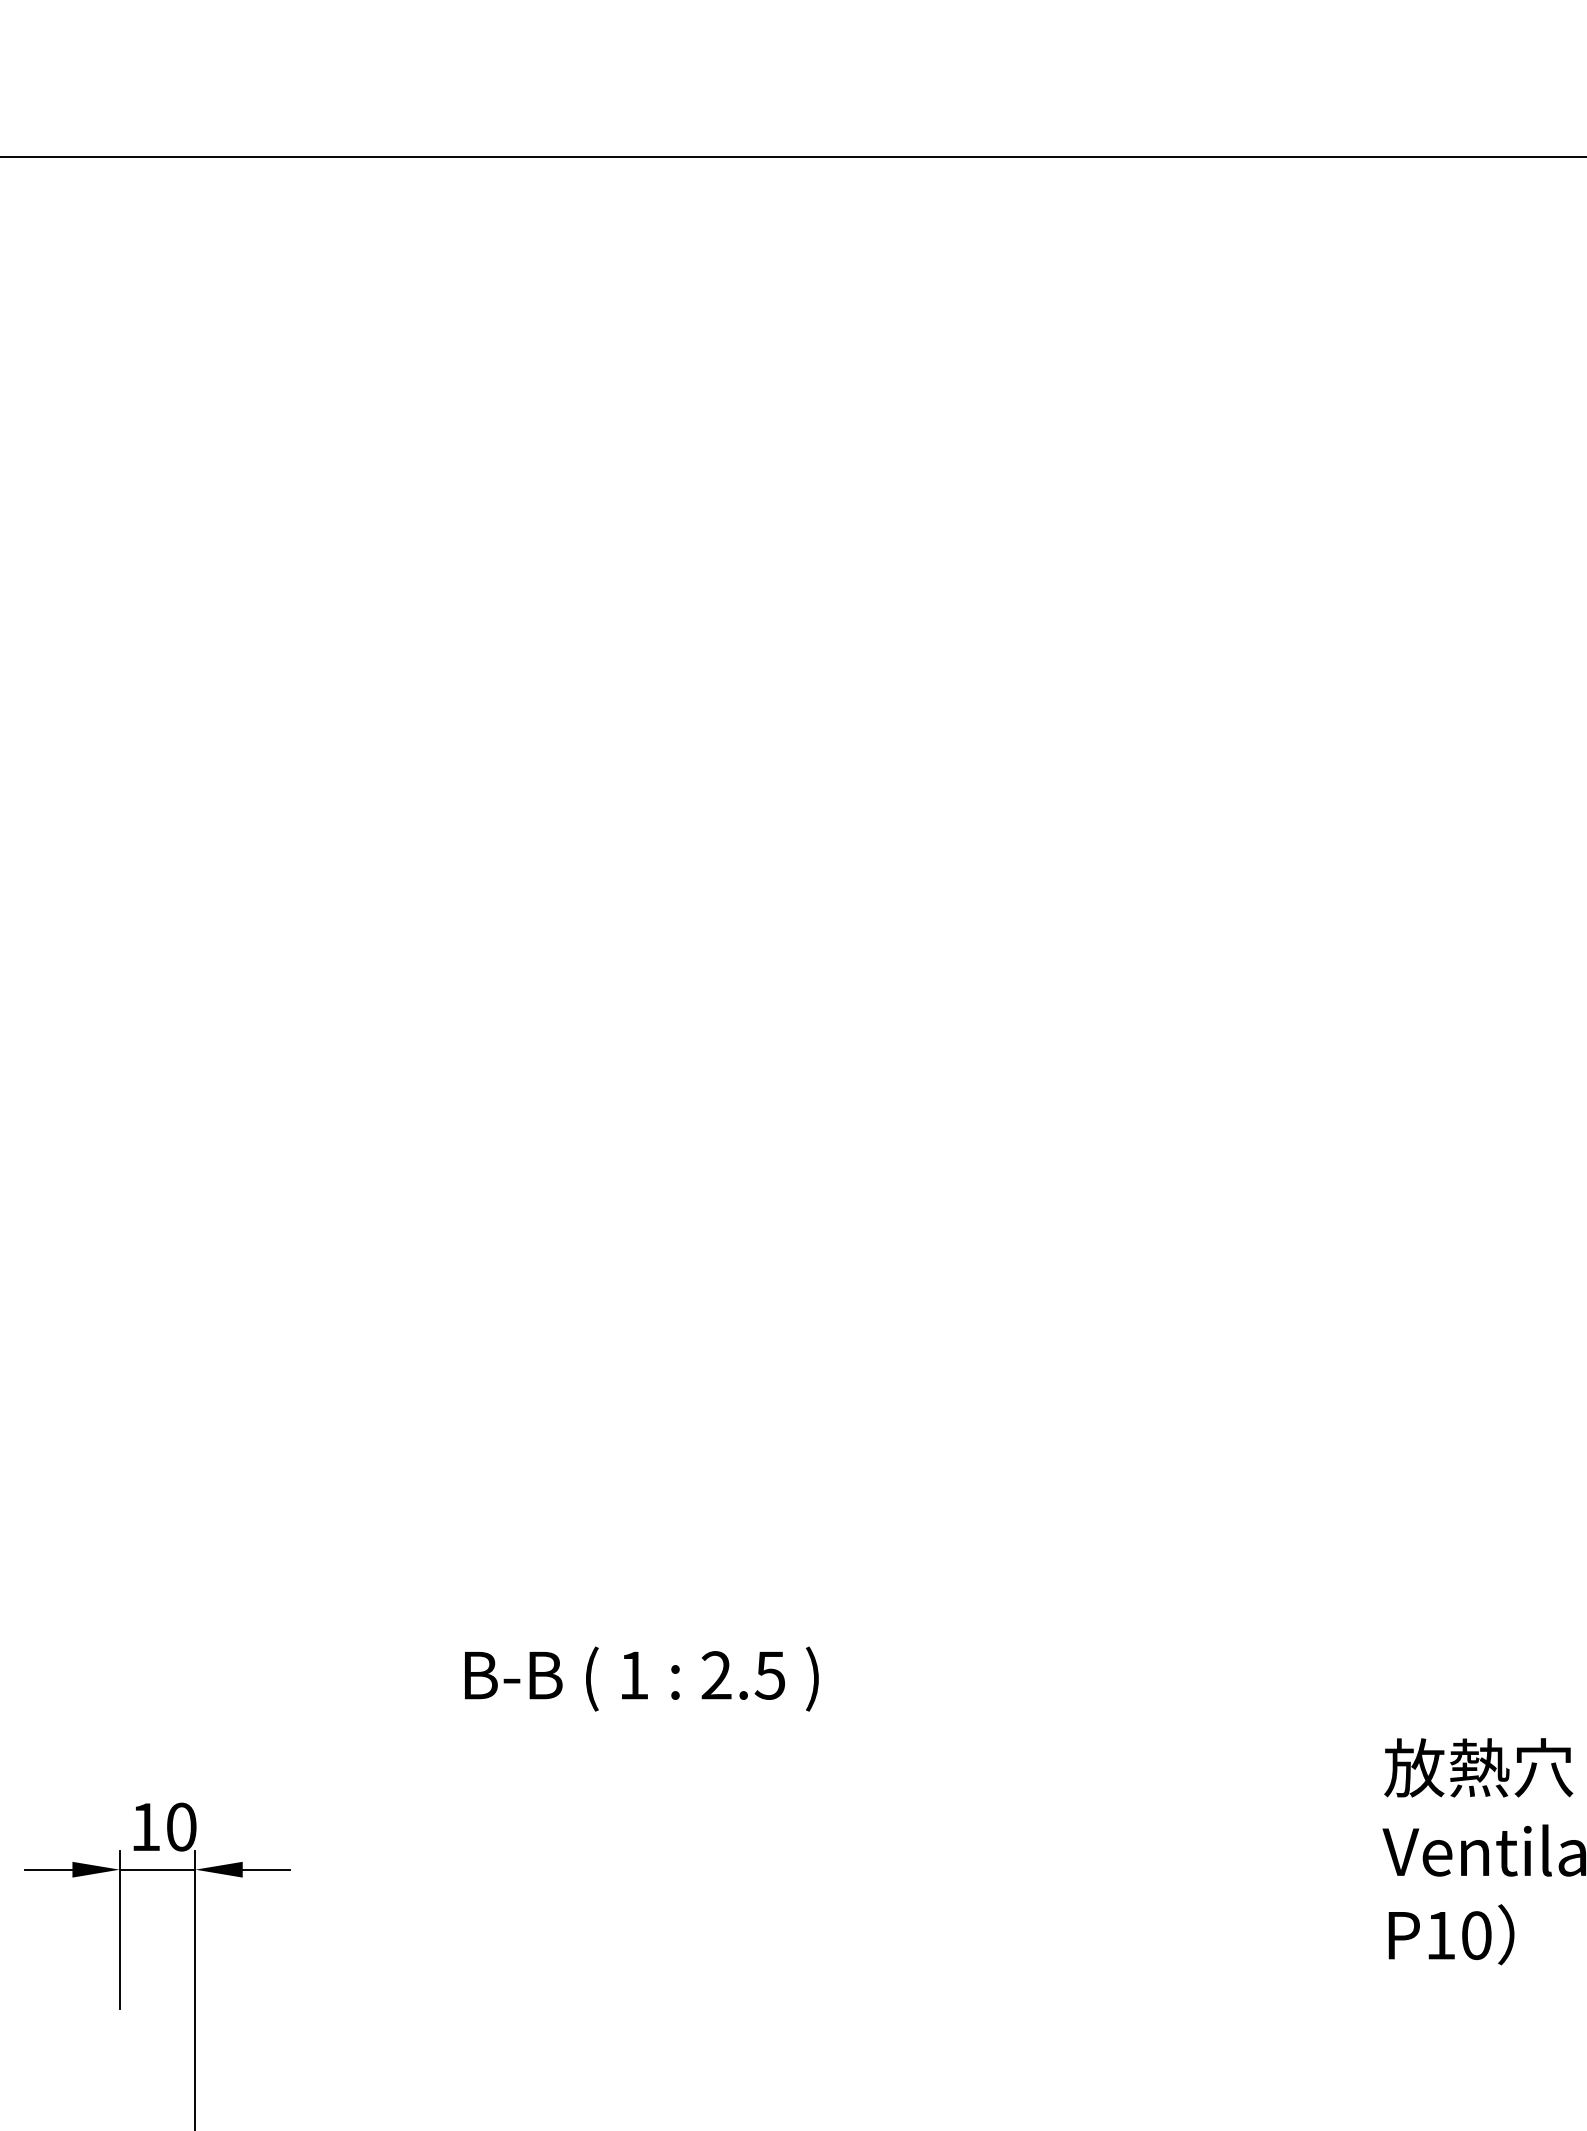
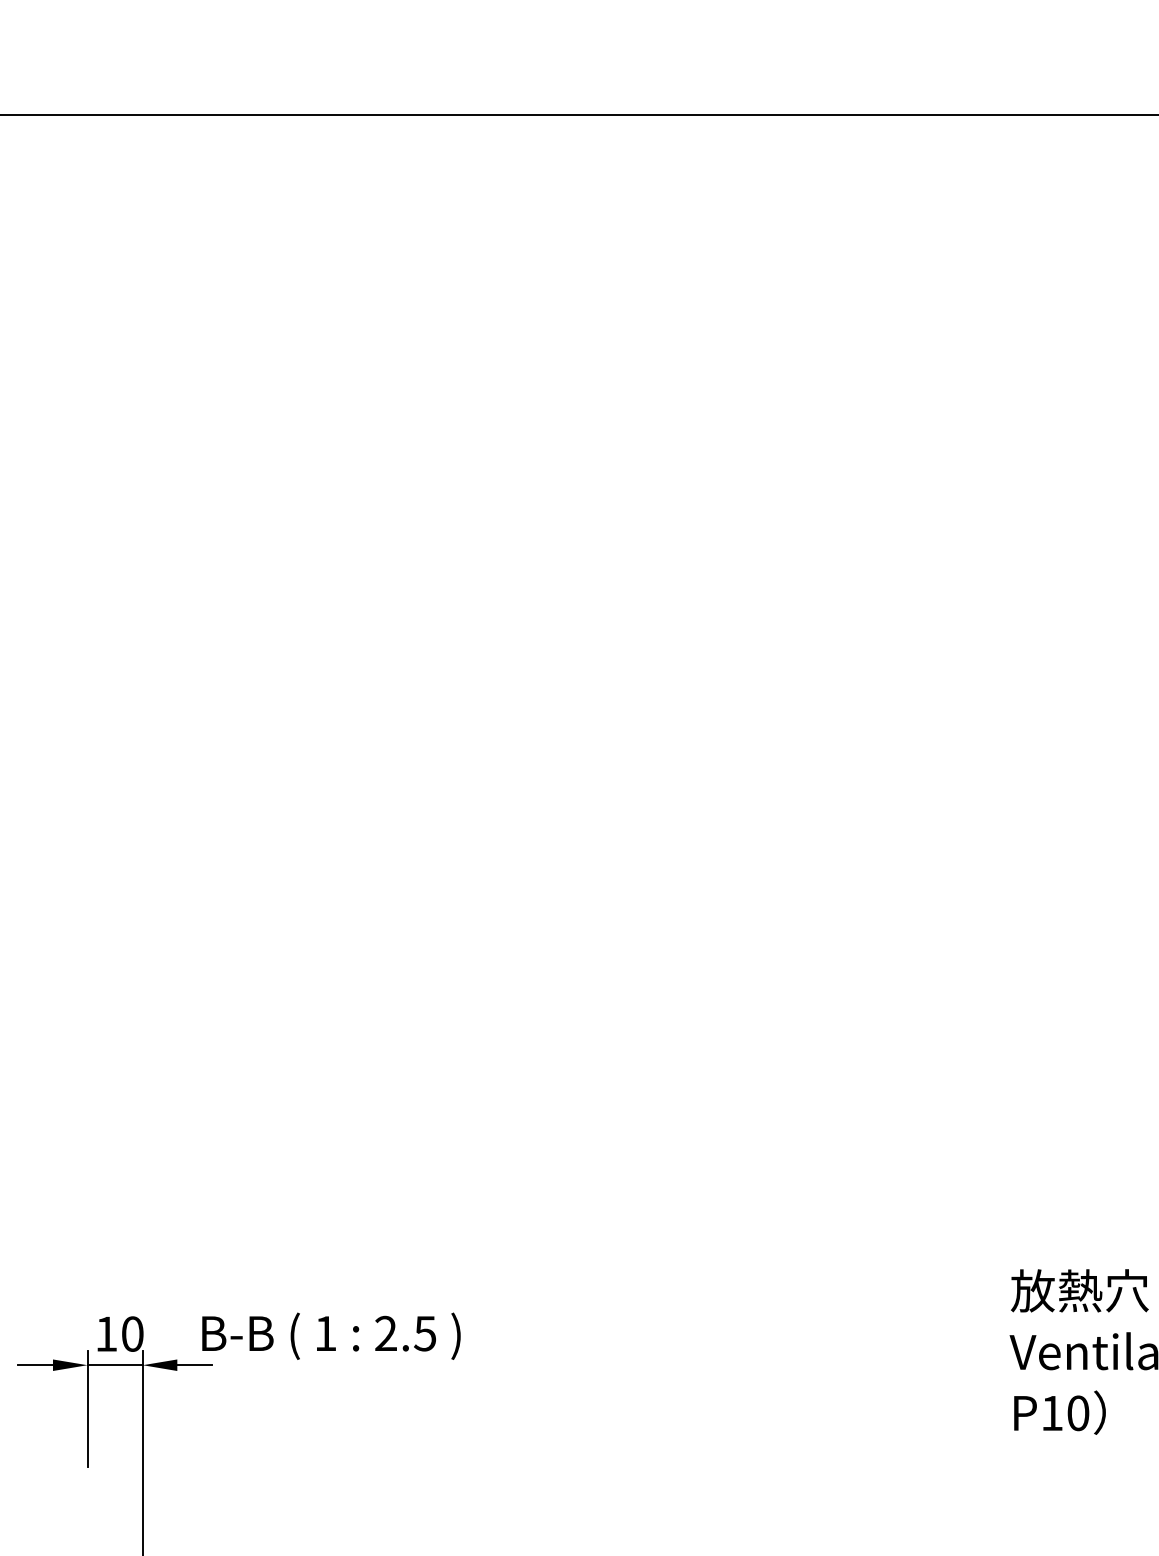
text: (641, 1678) -> (331, 1335), moved

